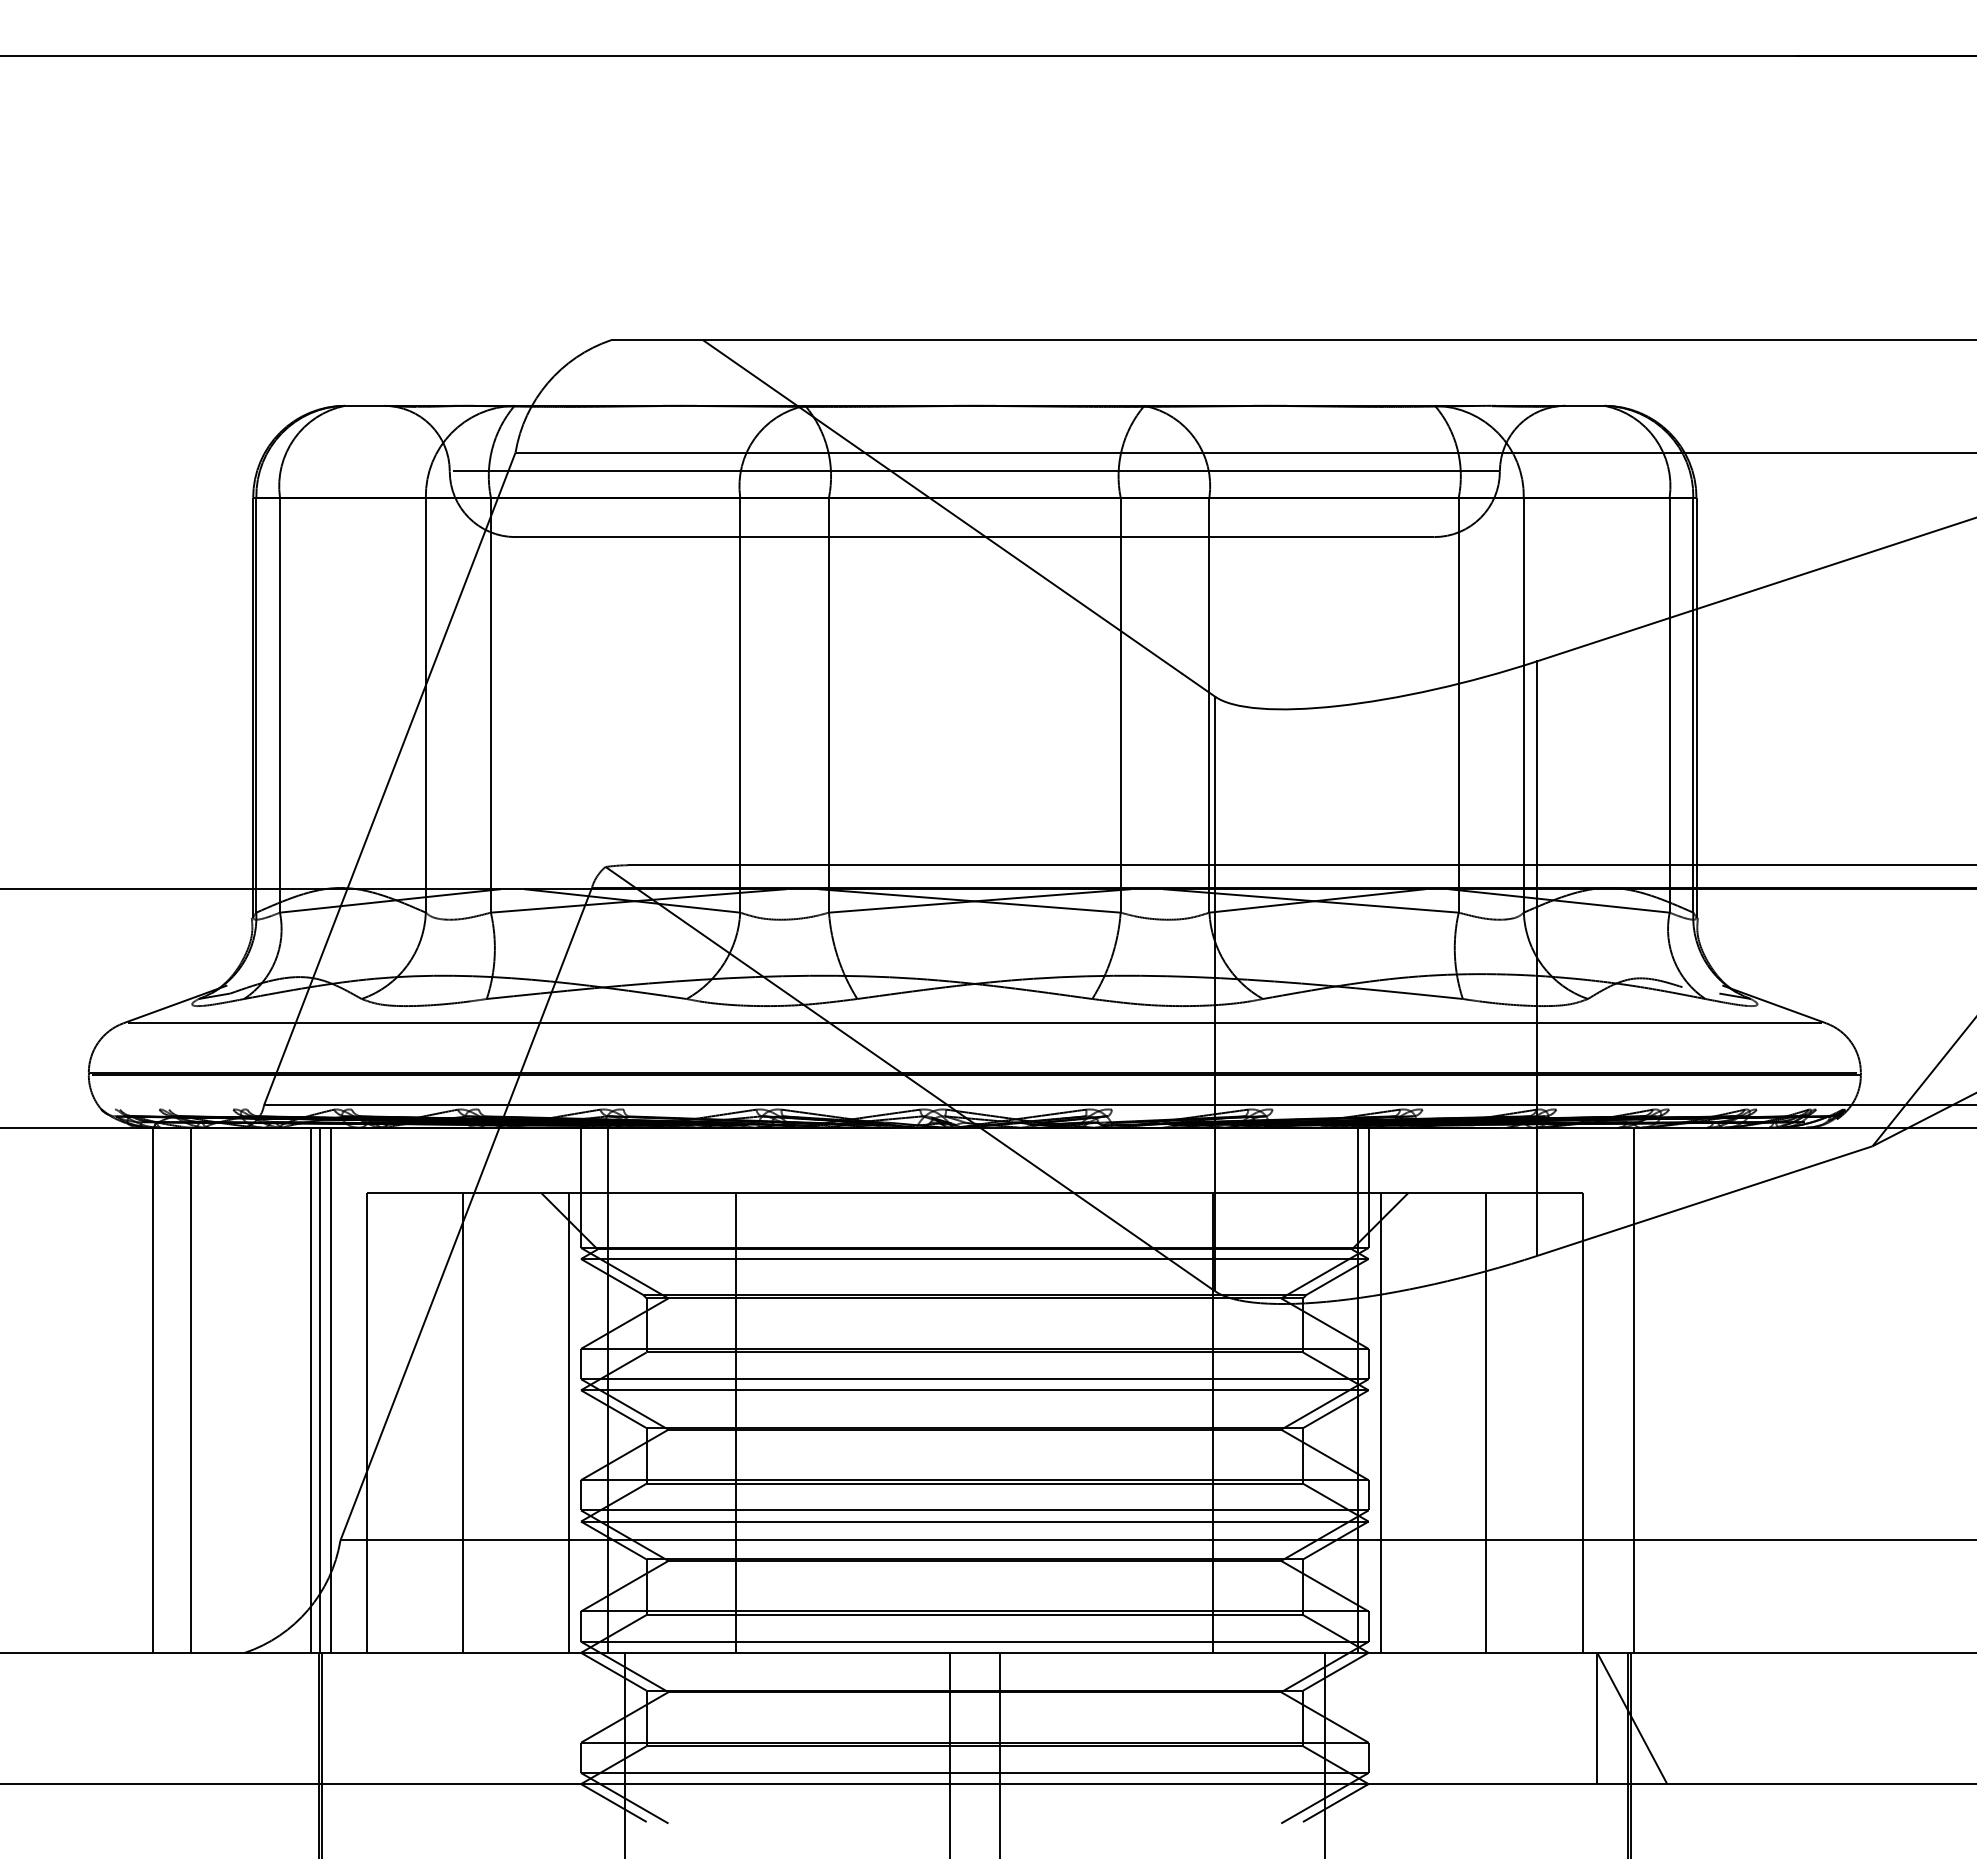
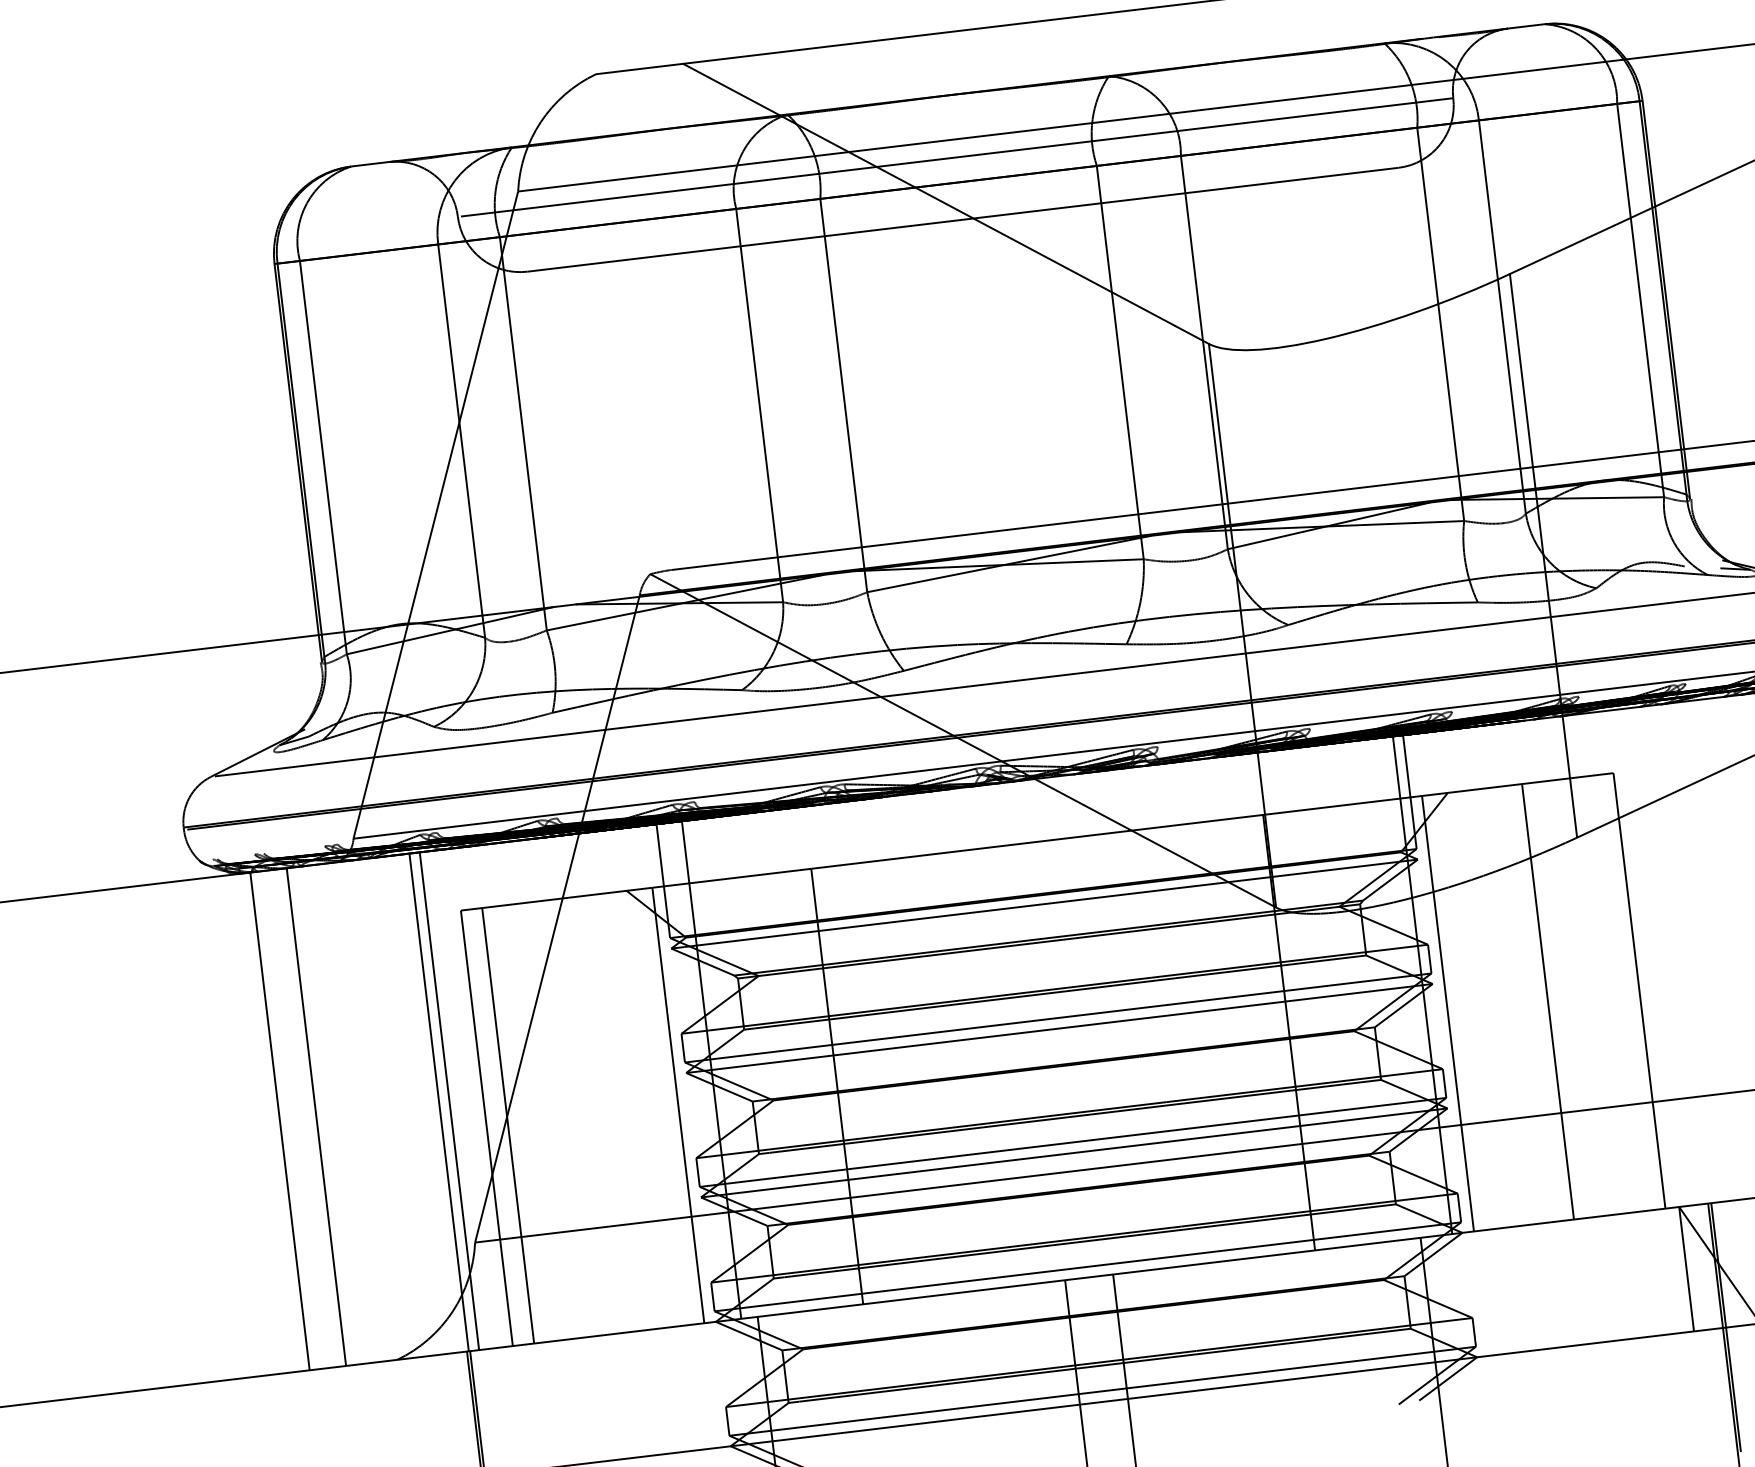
line: (310, 1389) -> (429, 1102), removed
line: (1634, 1389) -> (1684, 953), removed
line: (463, 1422) -> (508, 1125), moved

